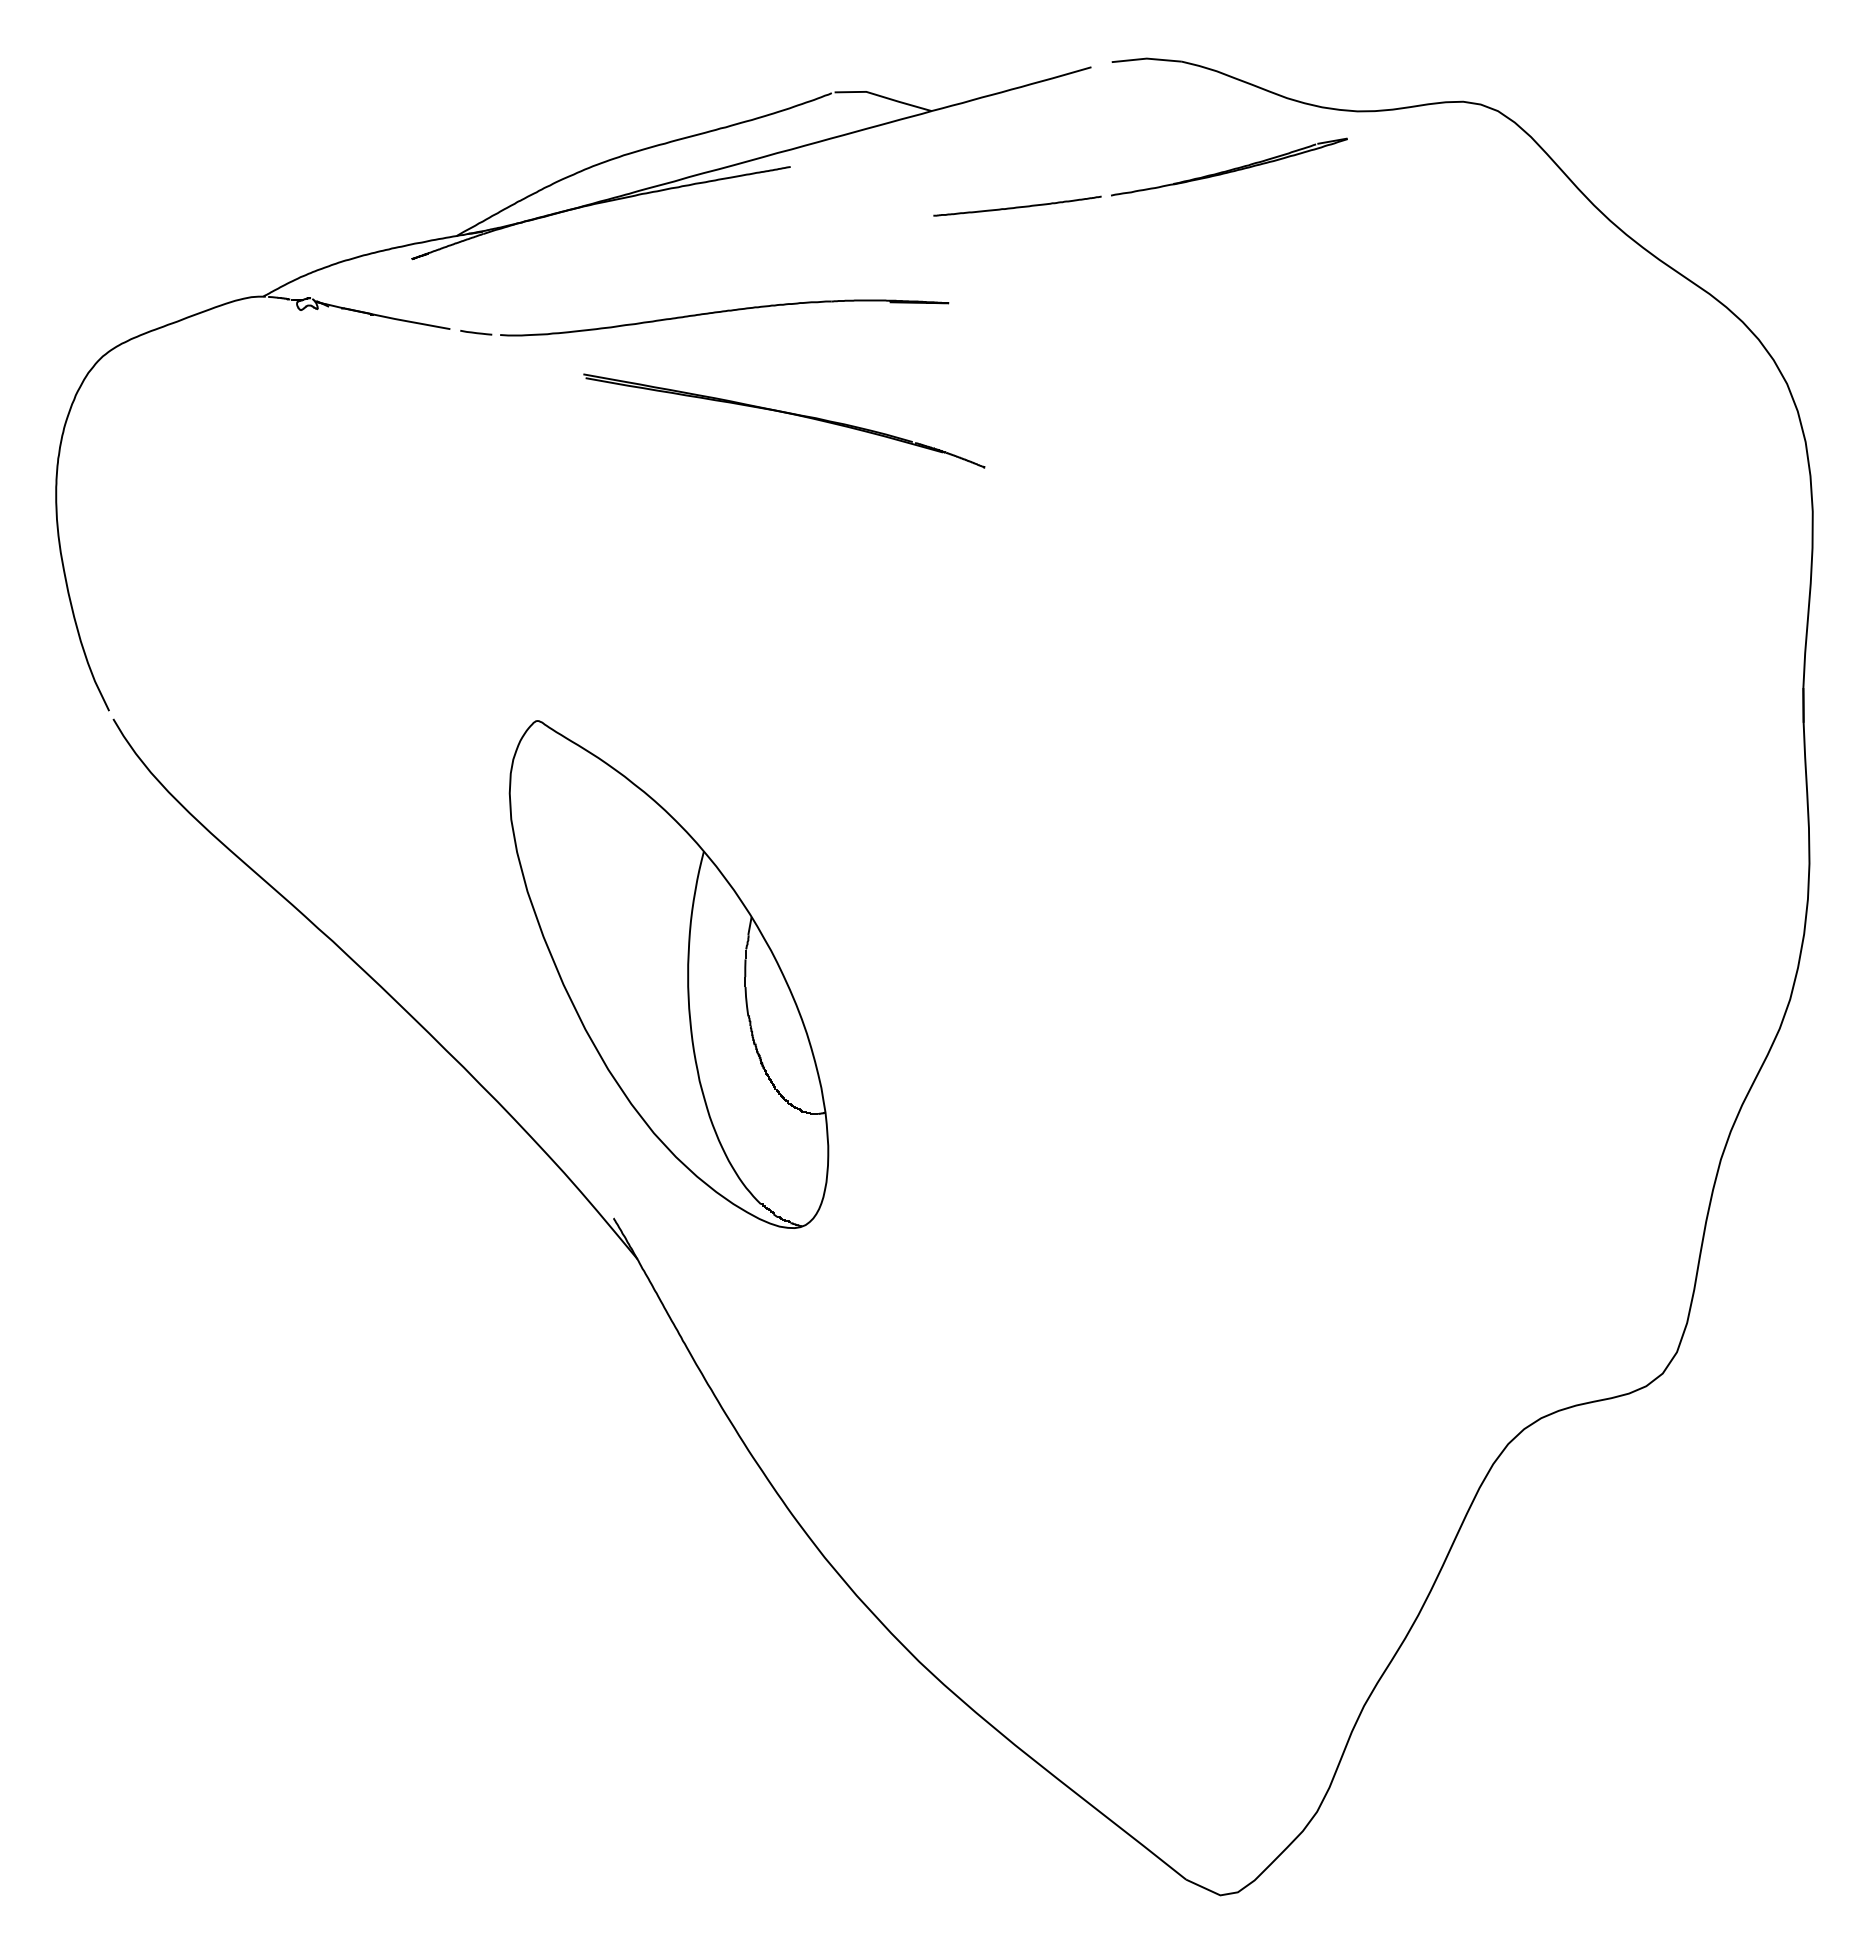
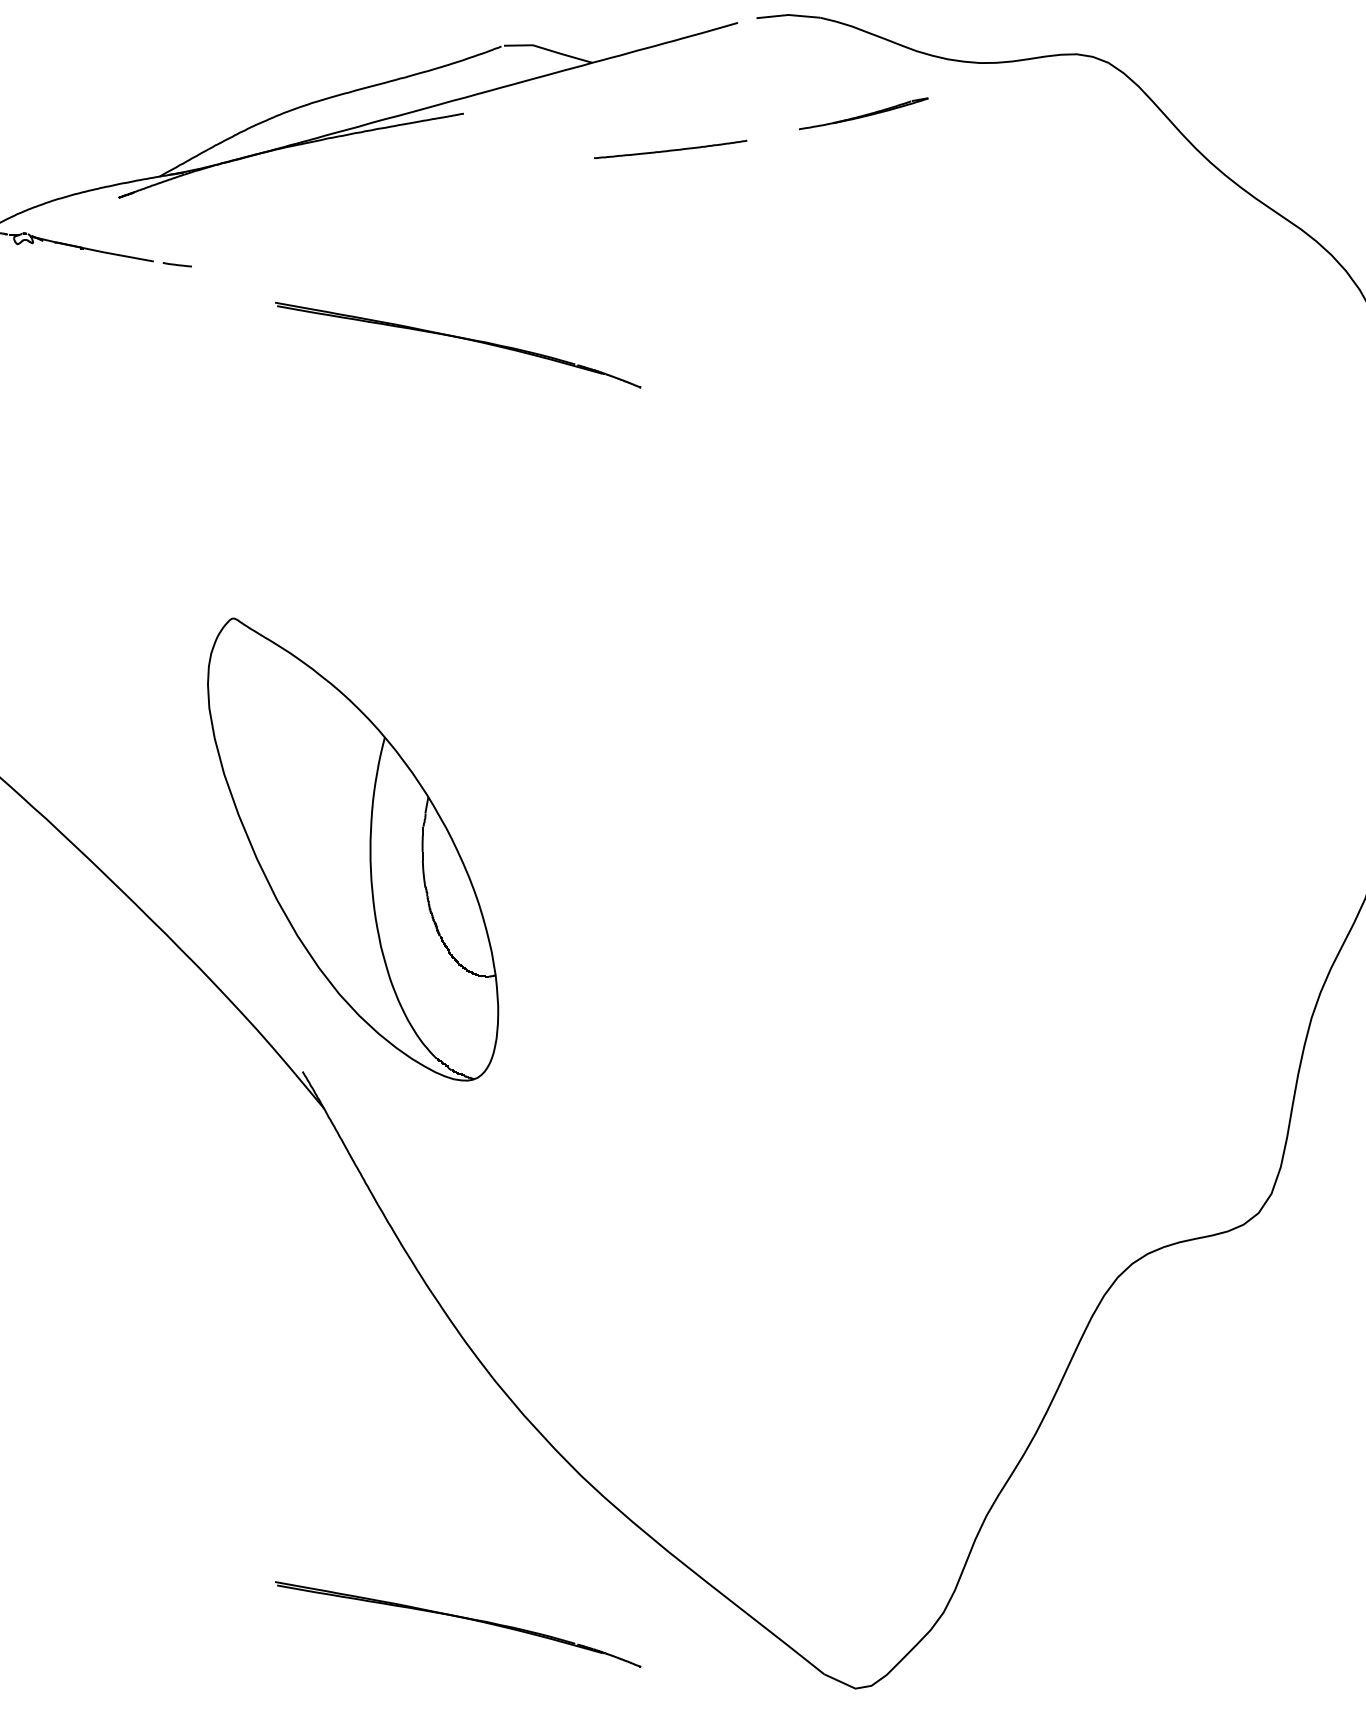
part: (1229, 166) -> (863, 113), size x0.6
part: (724, 317) -> (403, 250), removed
part: (784, 1817) -> (458, 1617), added

